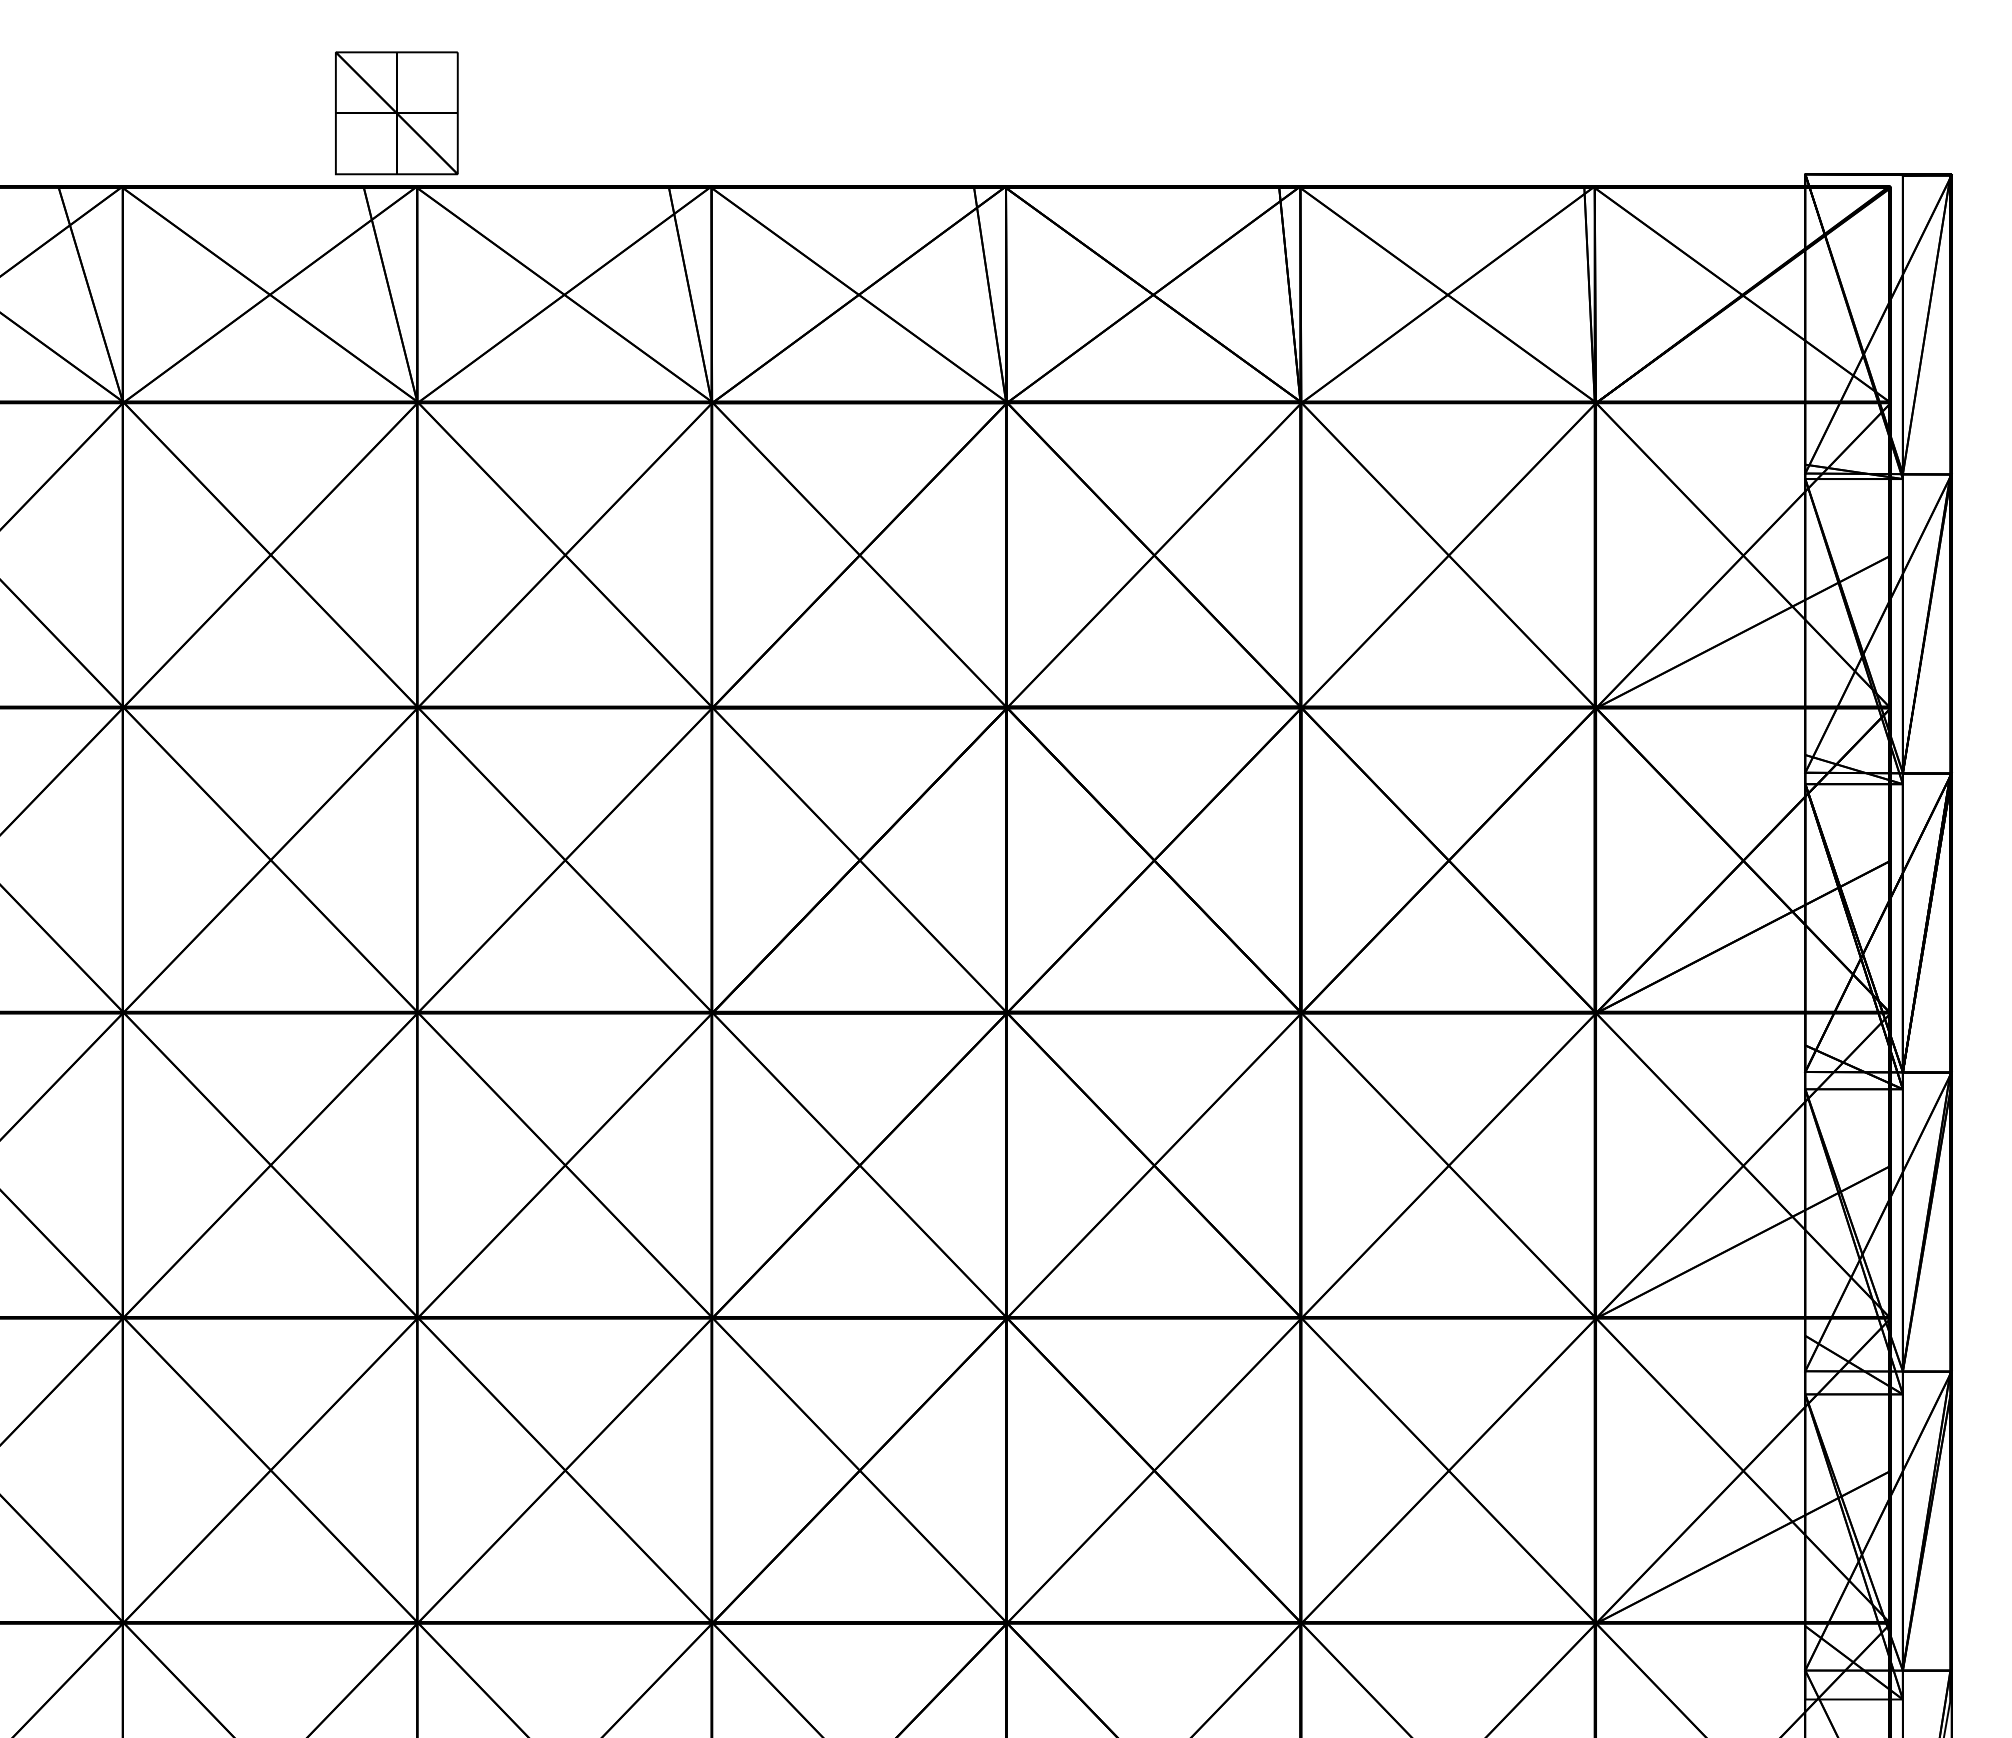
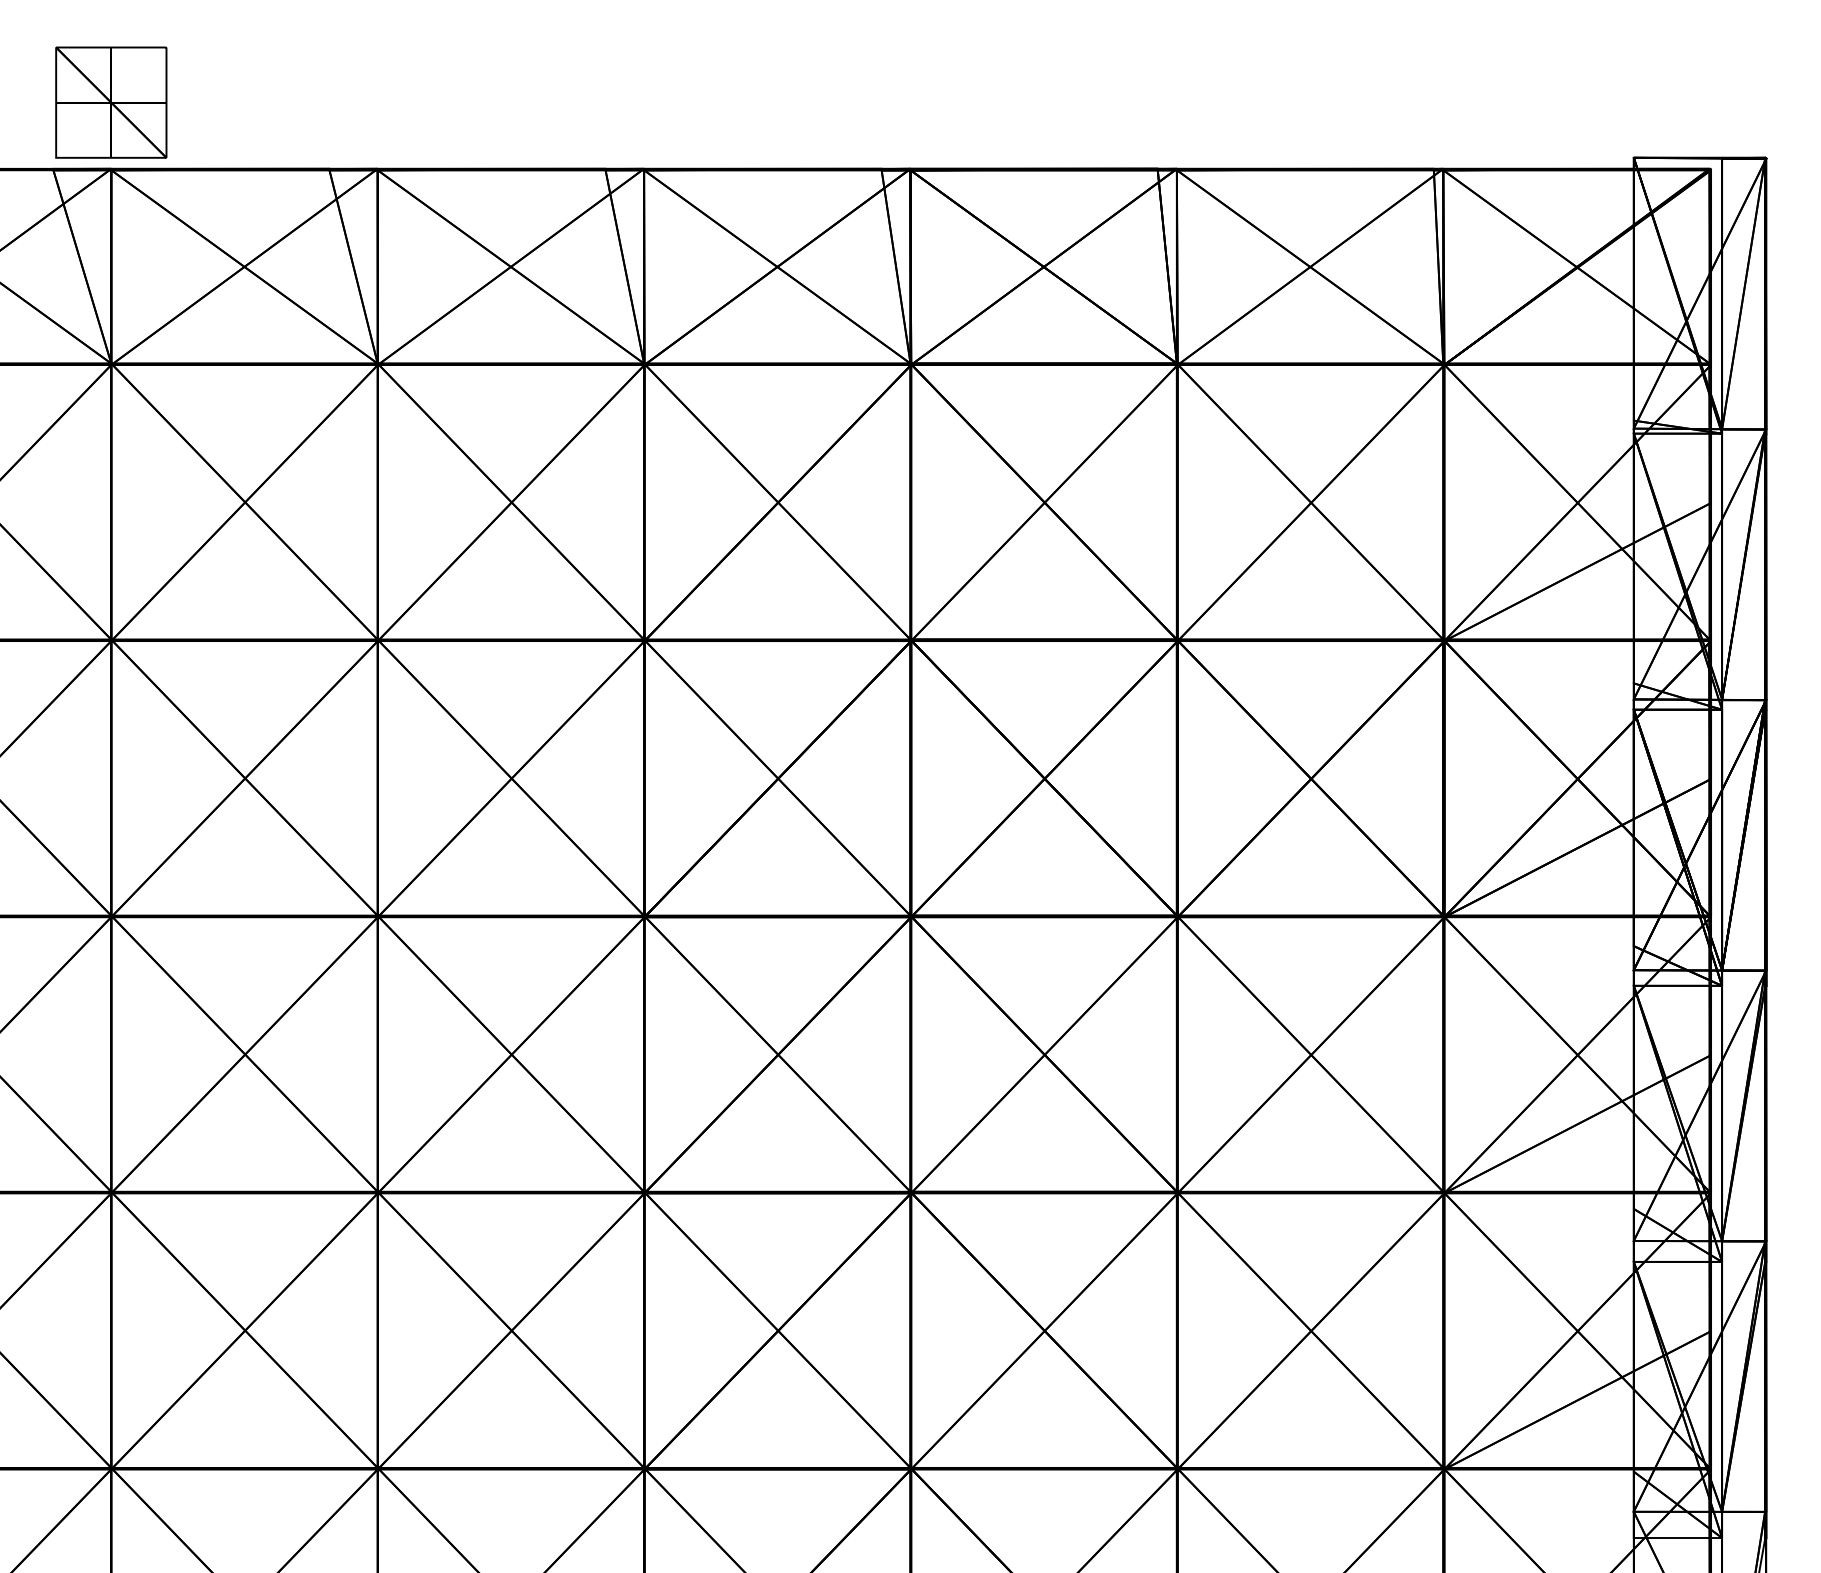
part: (396, 113) -> (111, 102), moved

